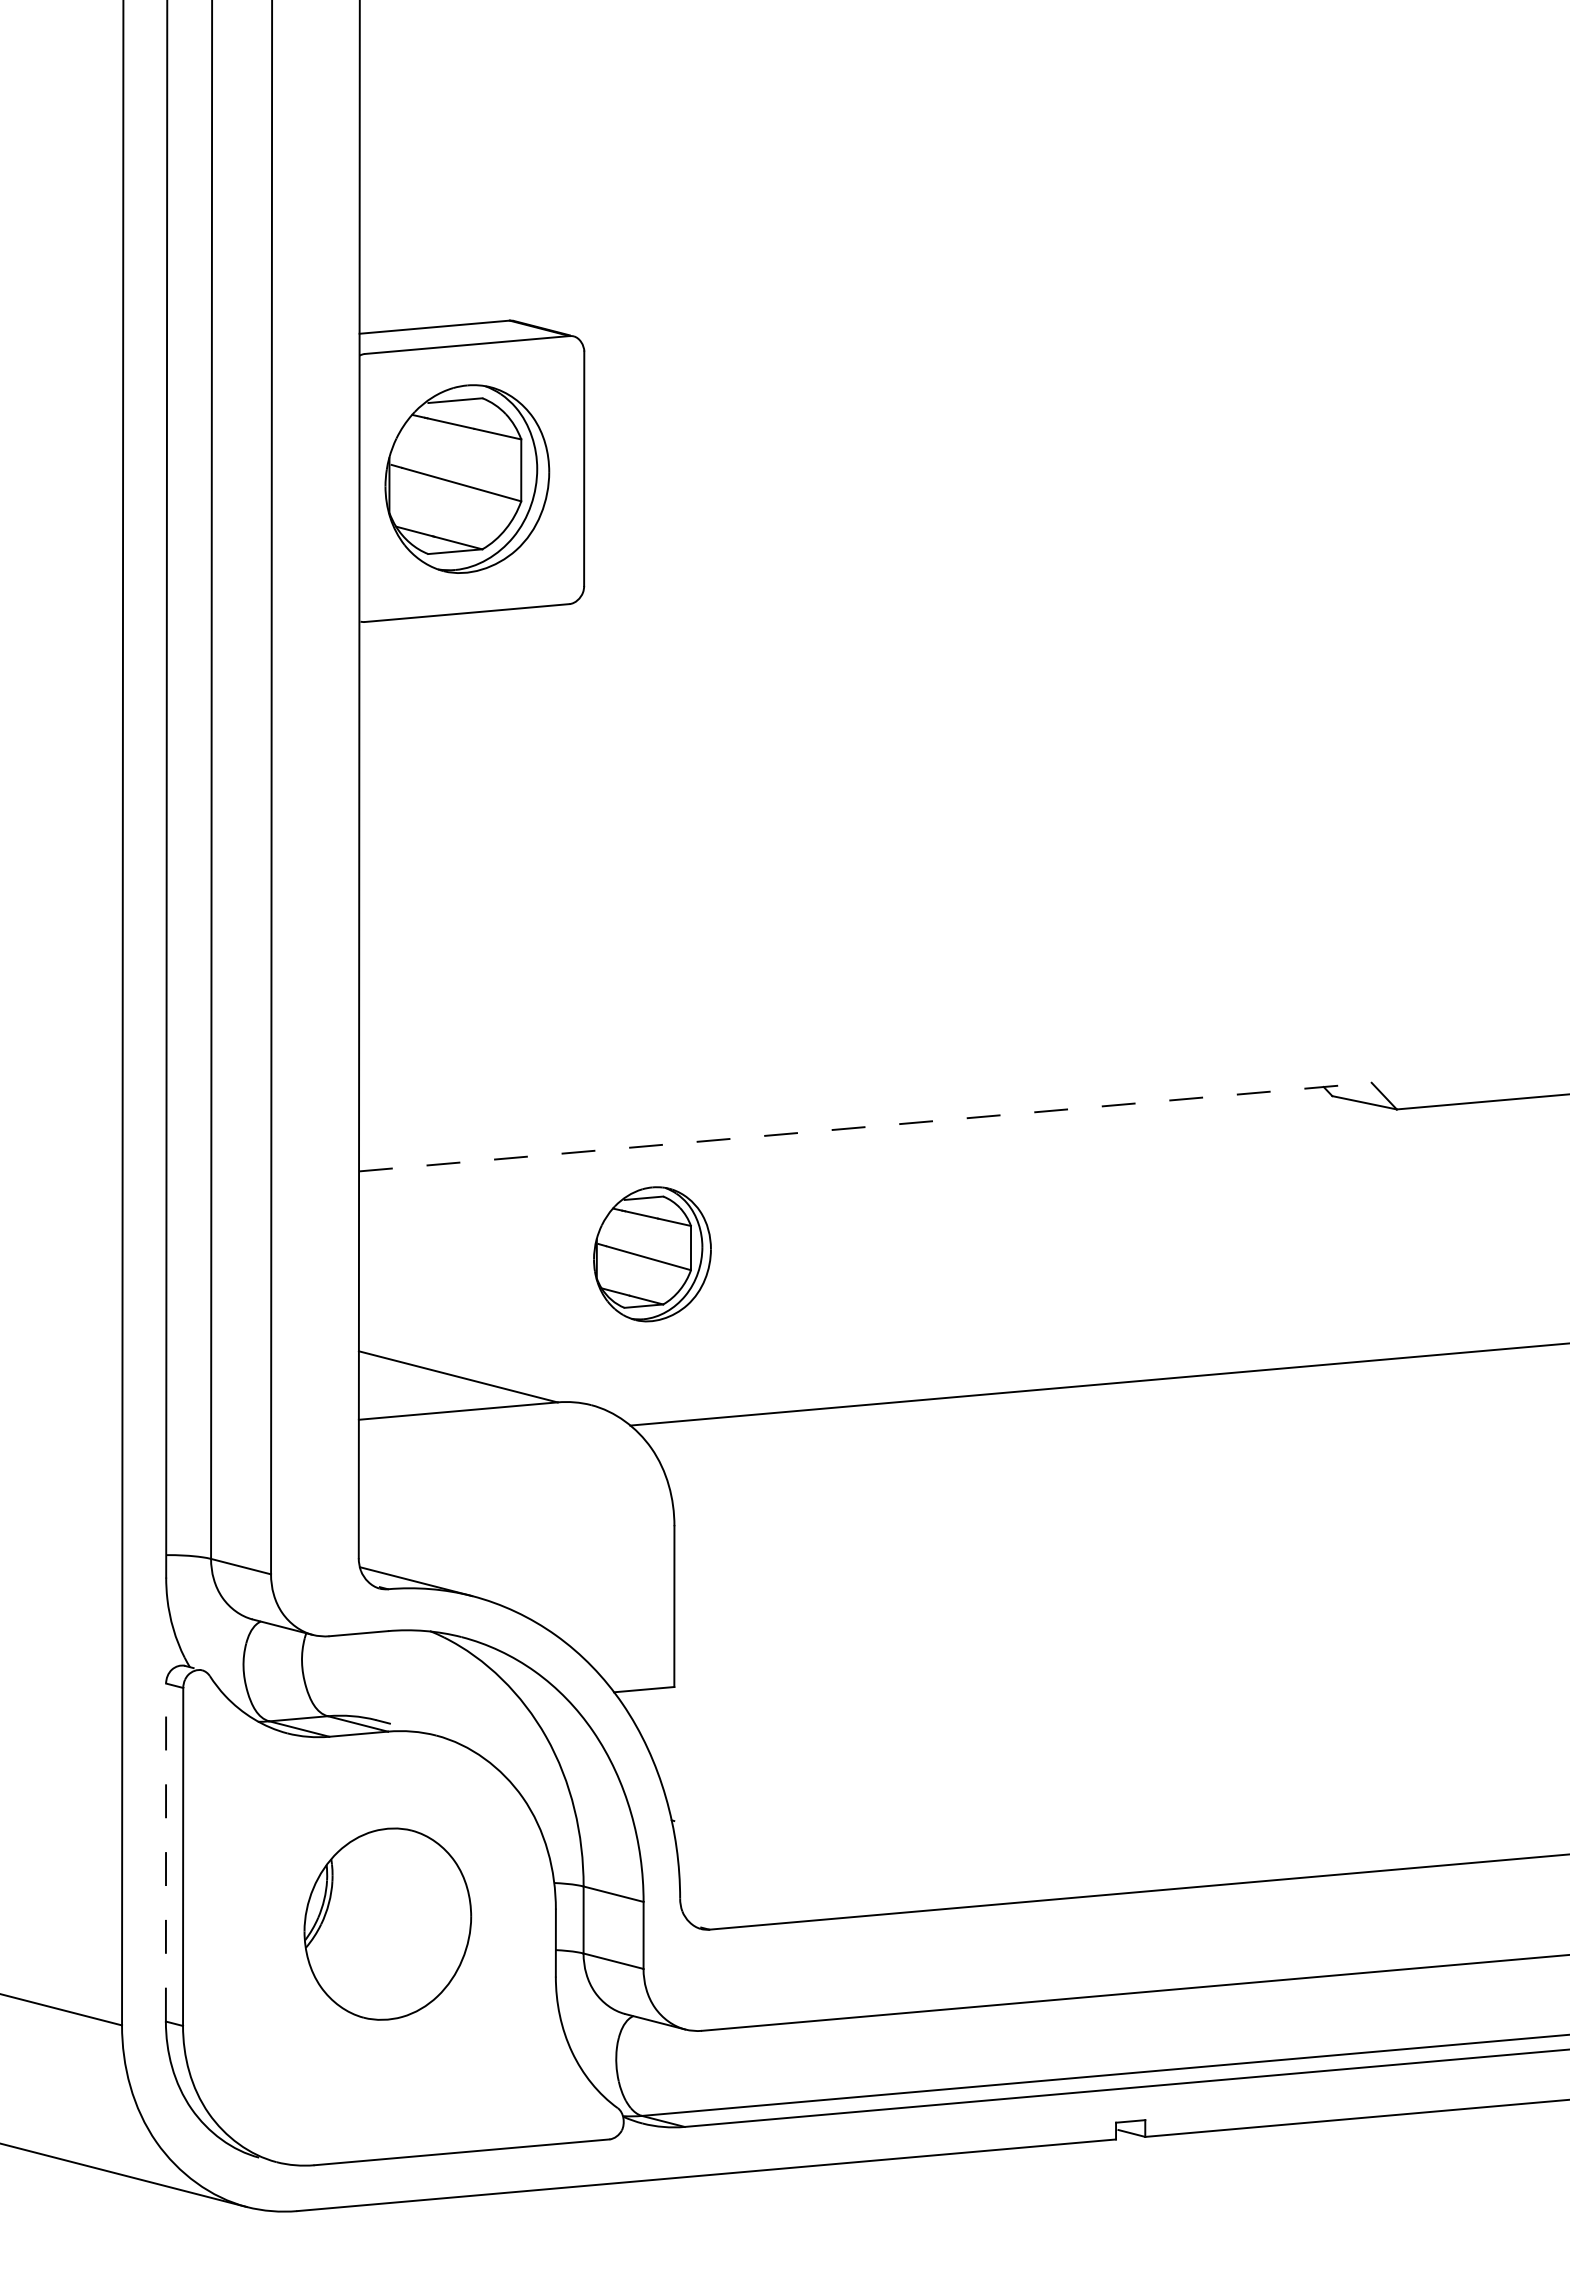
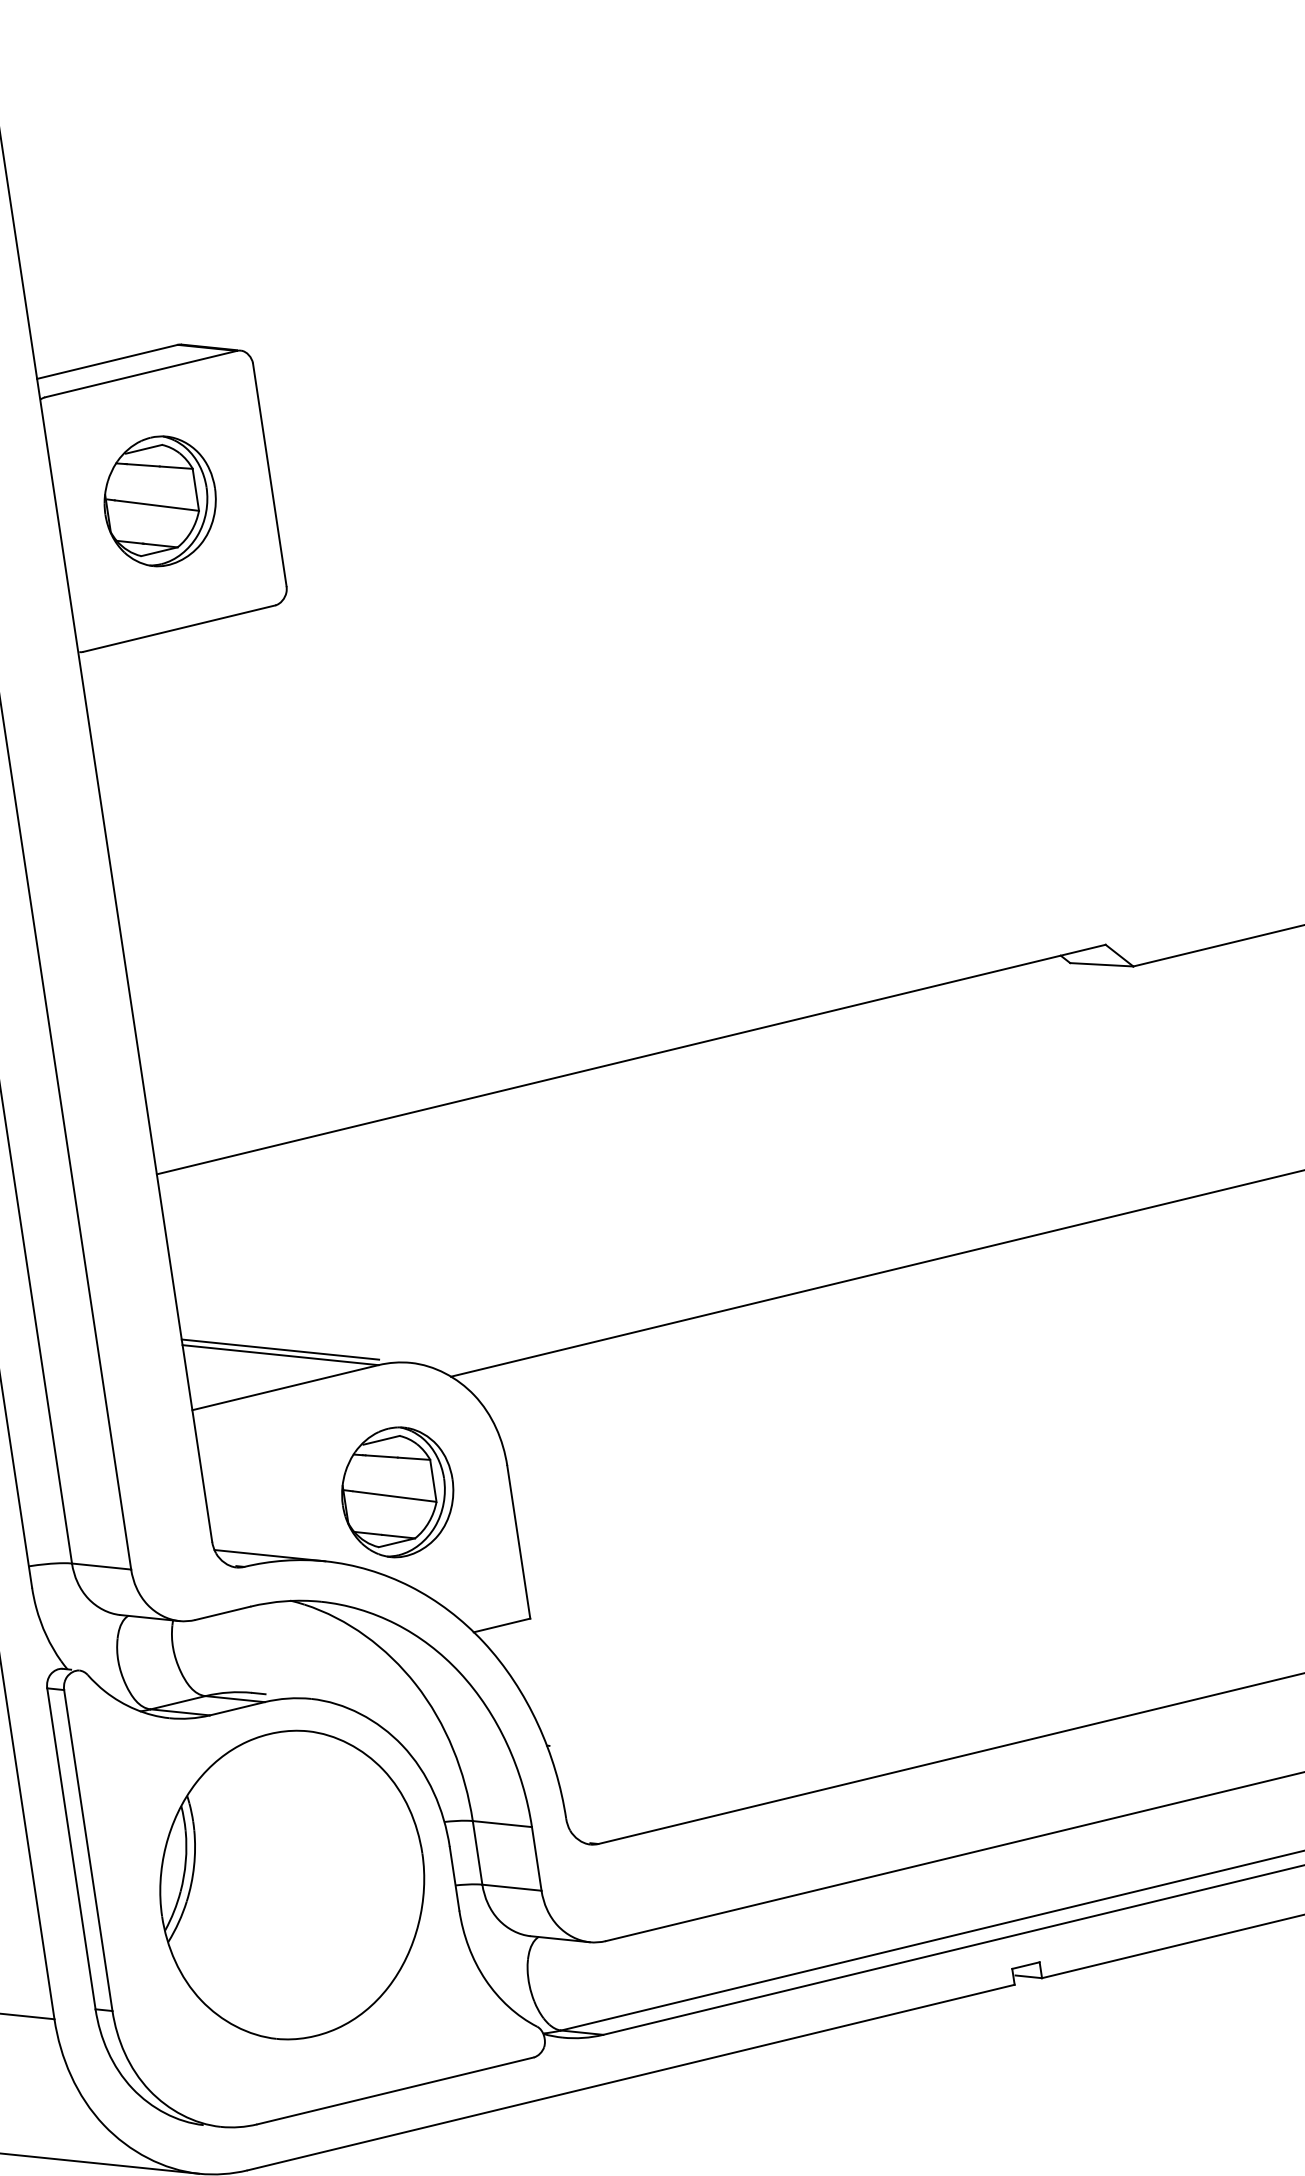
part: (466, 478) -> (159, 500), size x0.71
line: (865, 1127) -> (631, 1059), dashed -> solid
part: (652, 1254) -> (397, 1492), moved
line: (458, 1370) -> (279, 1349), added
line: (166, 1852) -> (71, 1848), dashed -> solid
part: (387, 1923) -> (291, 1884), size x1.67

